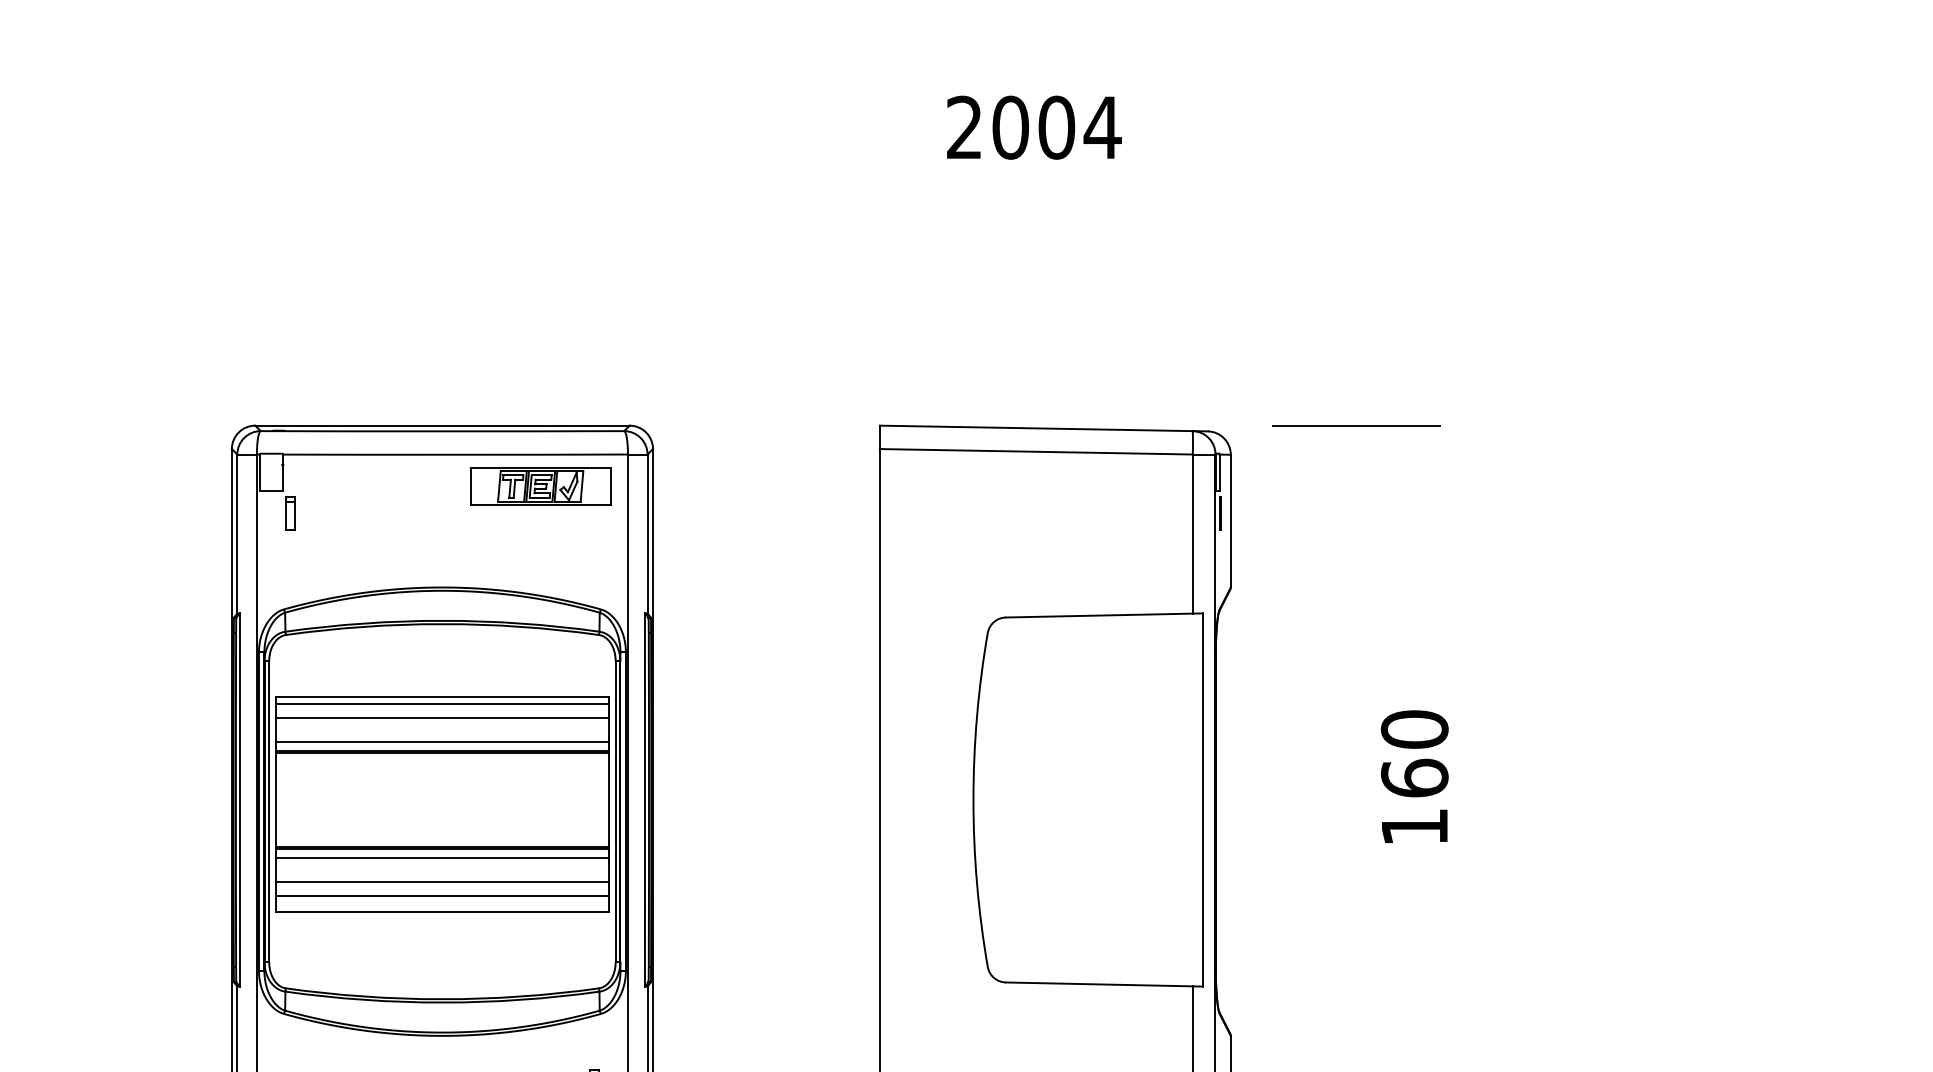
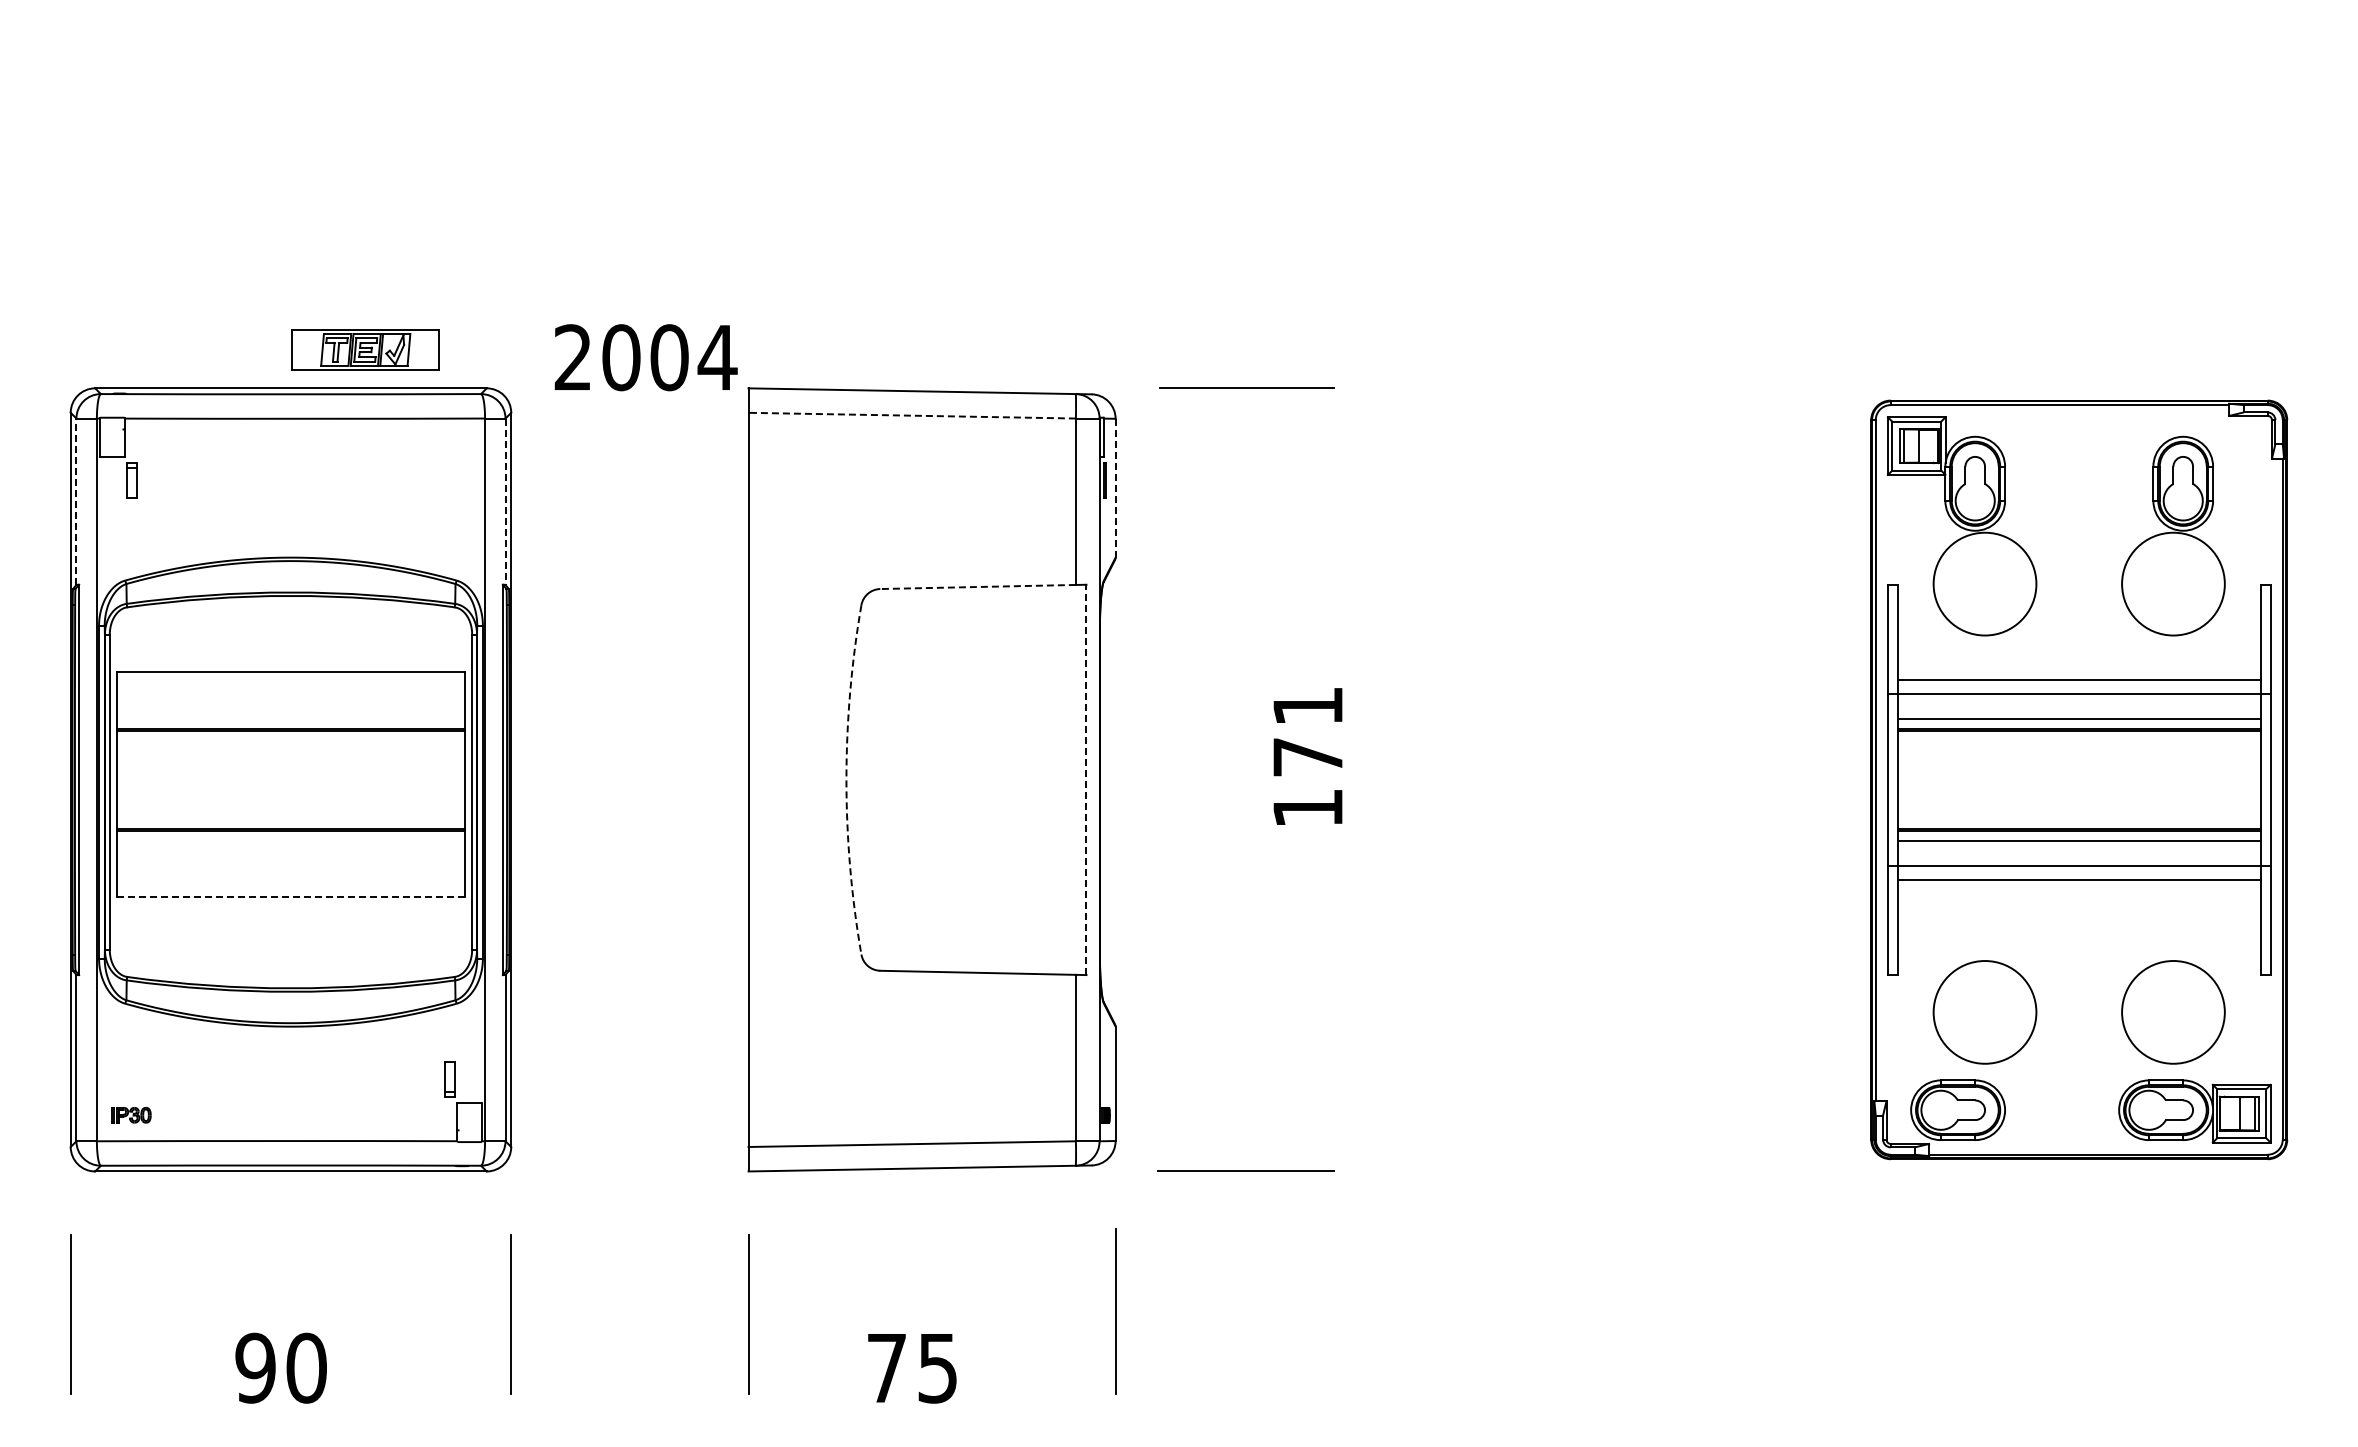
text: (1033, 127) -> (645, 357), moved
line: (1036, 451) -> (912, 415), solid -> dashed
part: (540, 486) -> (365, 349), moved
line: (1230, 520) -> (1115, 487), solid -> dashed
line: (237, 533) -> (76, 501), solid -> dashed
line: (647, 534) -> (505, 502), solid -> dashed
line: (1099, 616) -> (978, 587), solid -> dashed
line: (441, 703) -> (290, 679), removed
line: (441, 718) -> (290, 694), removed
line: (441, 741) -> (290, 718), removed
text: (1414, 753) -> (1307, 731), 160 -> 171
arc: (973, 799) -> (846, 779), solid -> dashed
line: (1202, 799) -> (1086, 779), solid -> dashed
line: (441, 858) -> (290, 841), removed
line: (441, 881) -> (290, 865), removed
line: (441, 896) -> (290, 880), removed
line: (441, 912) -> (290, 897), solid -> dashed

